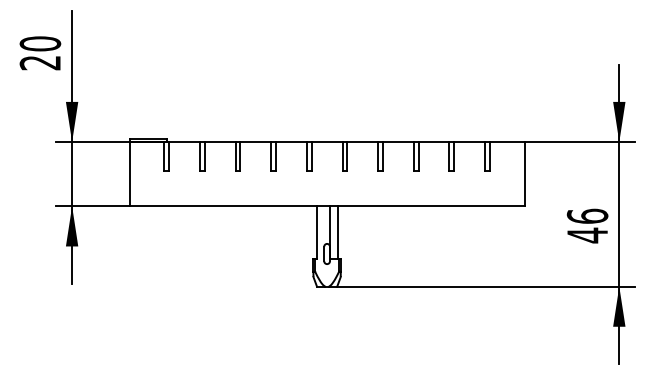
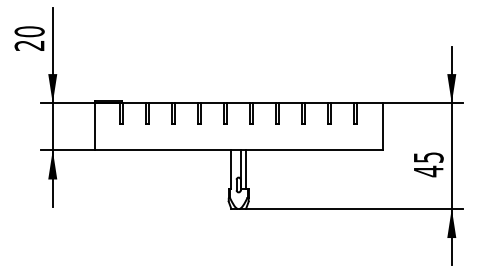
text: (587, 215) -> (428, 156), 46 -> 45

